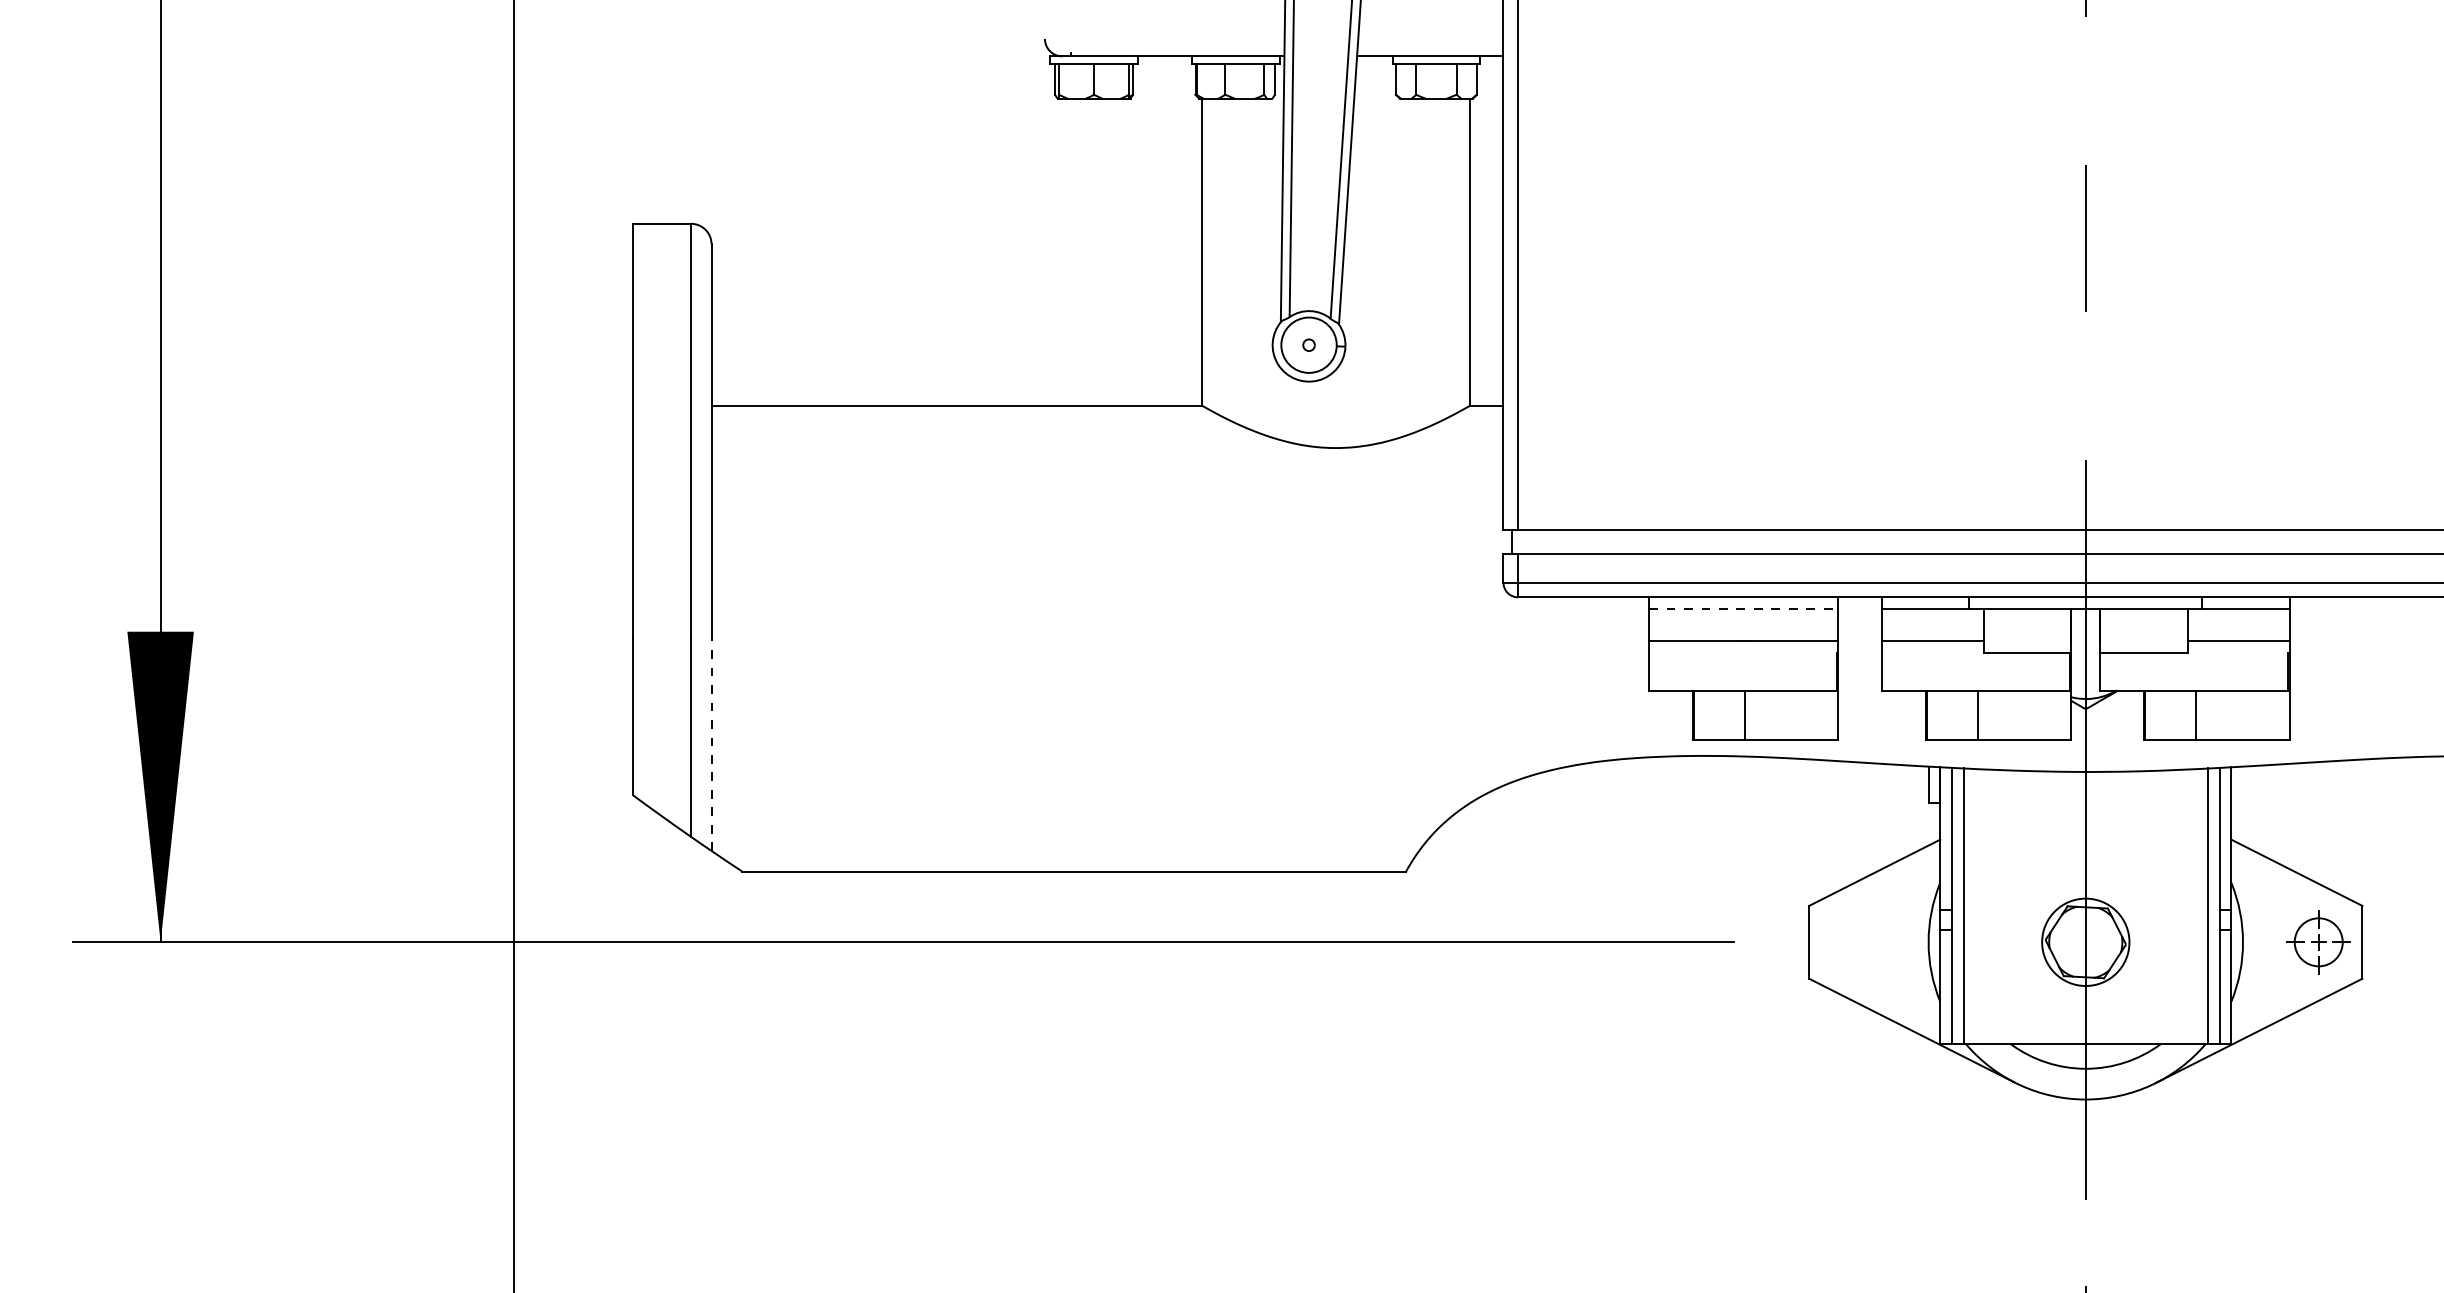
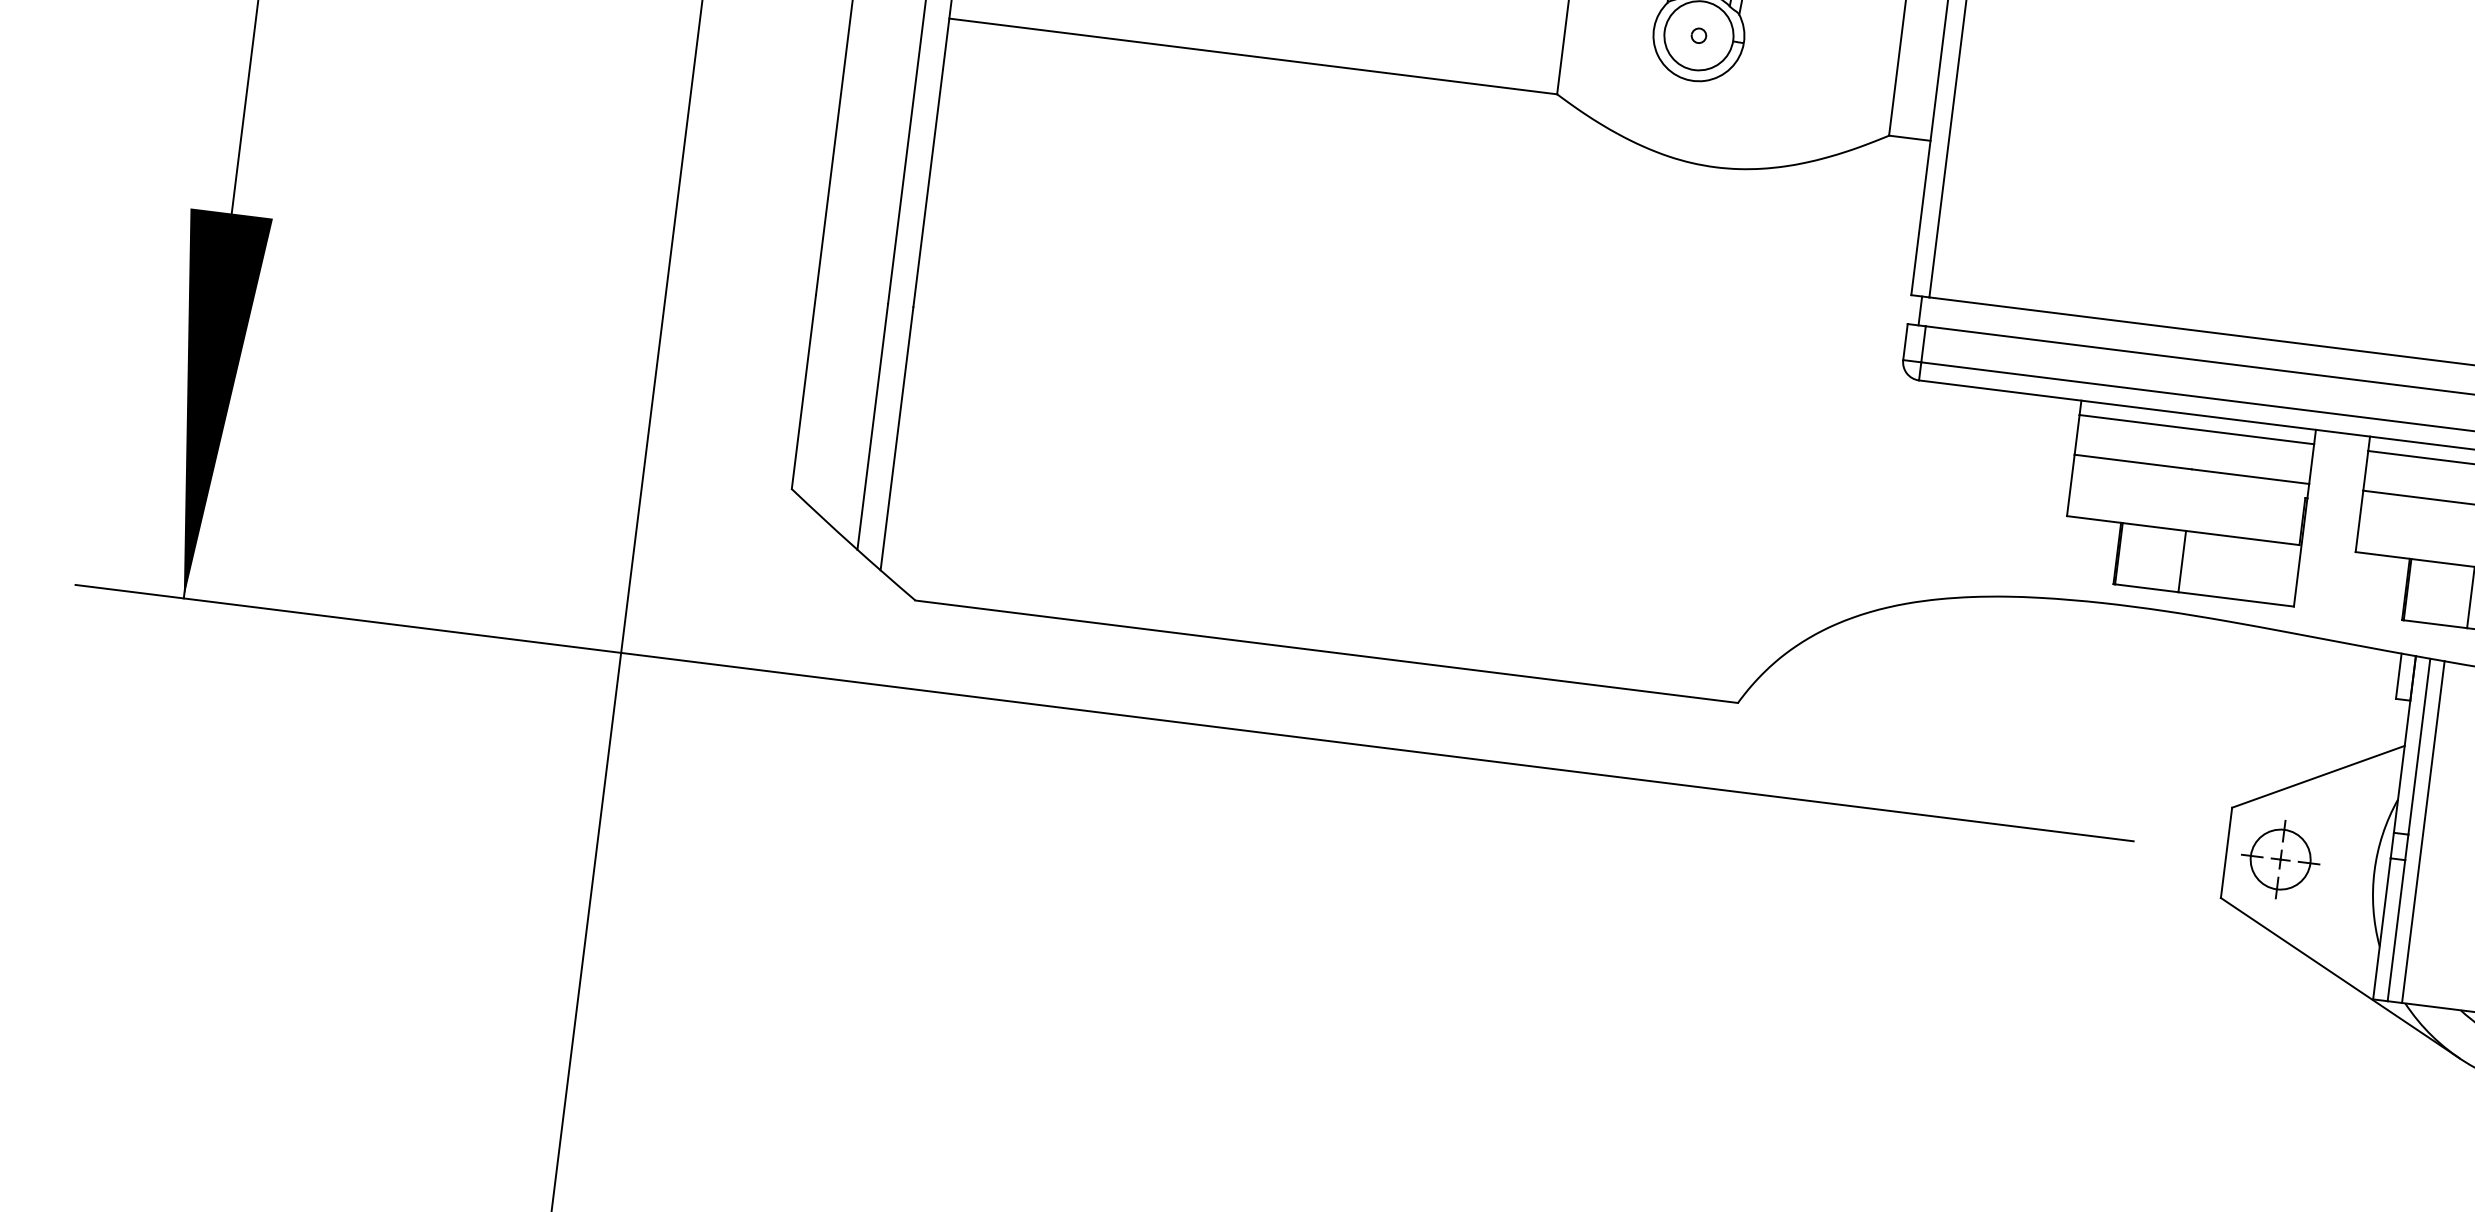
line: (1743, 608) -> (2196, 429), dashed -> solid
line: (711, 744) -> (896, 438), dashed -> solid
part: (1852, 942) -> (2280, 859), added

